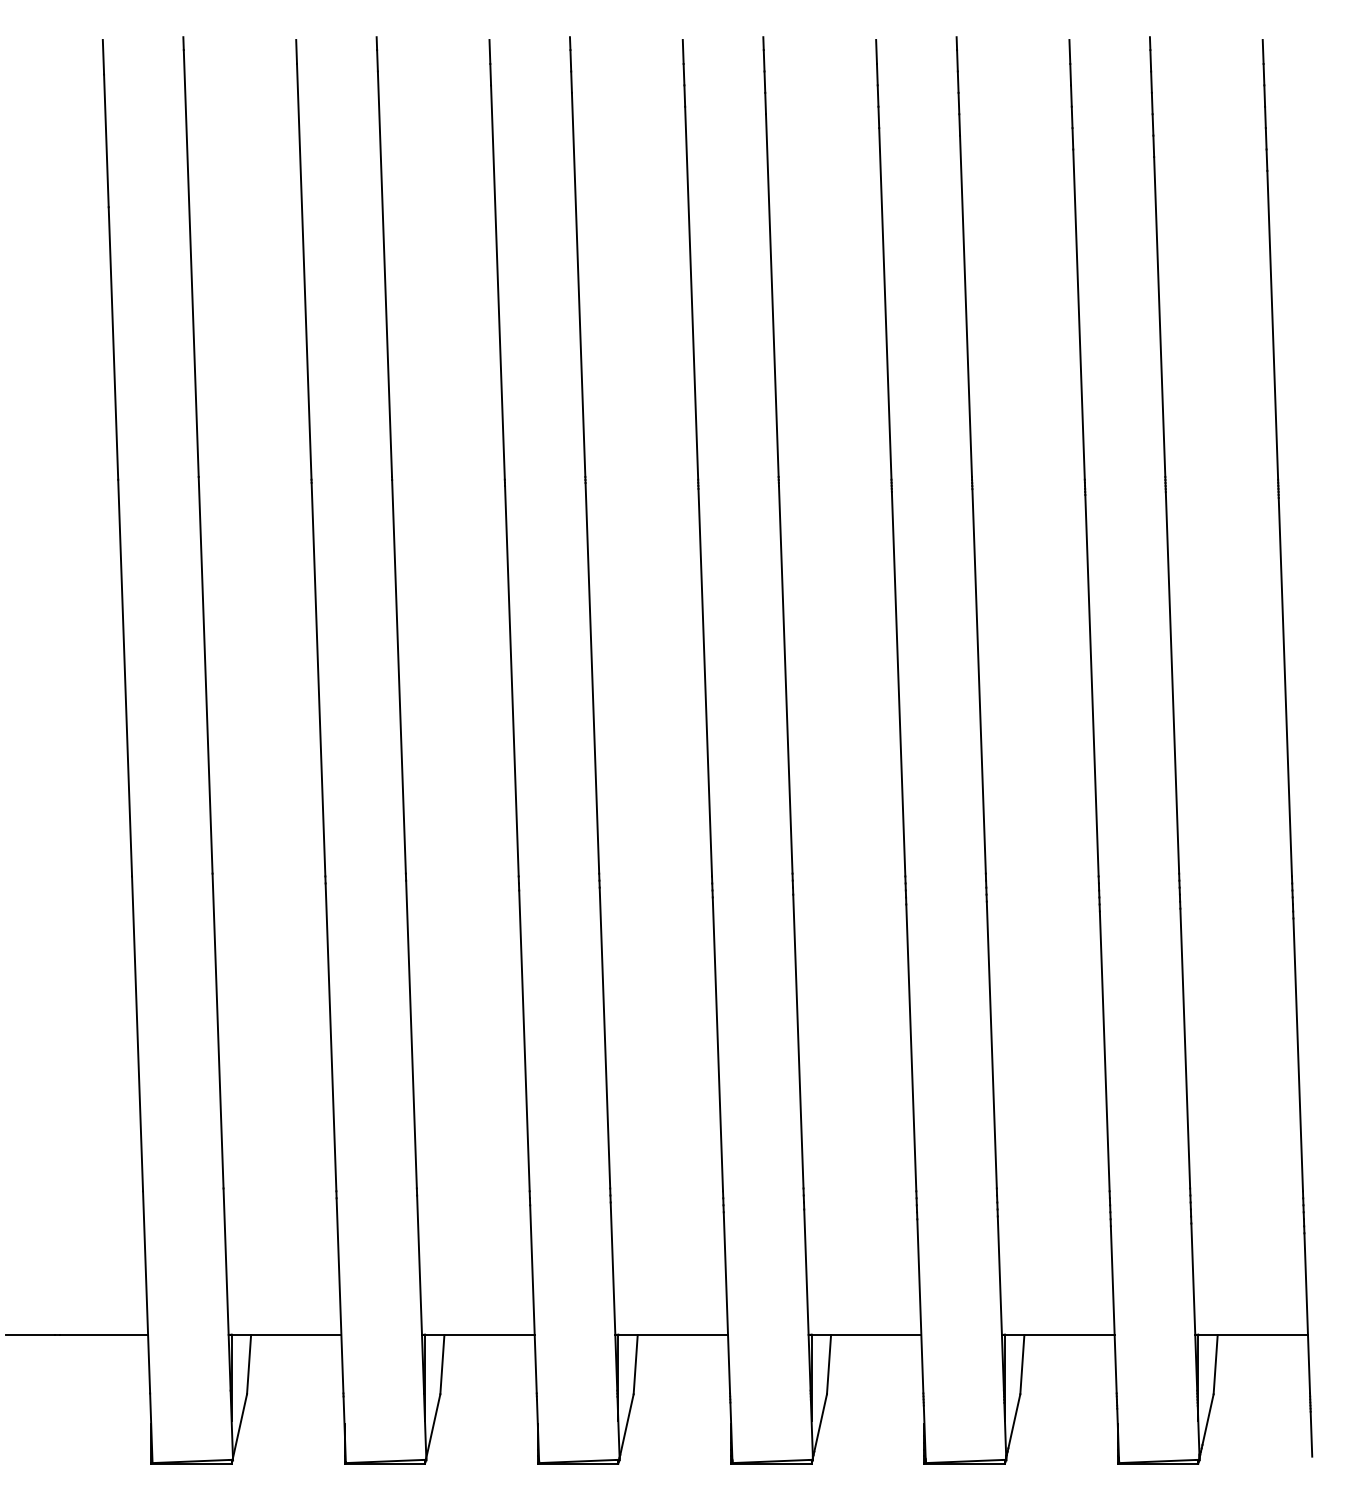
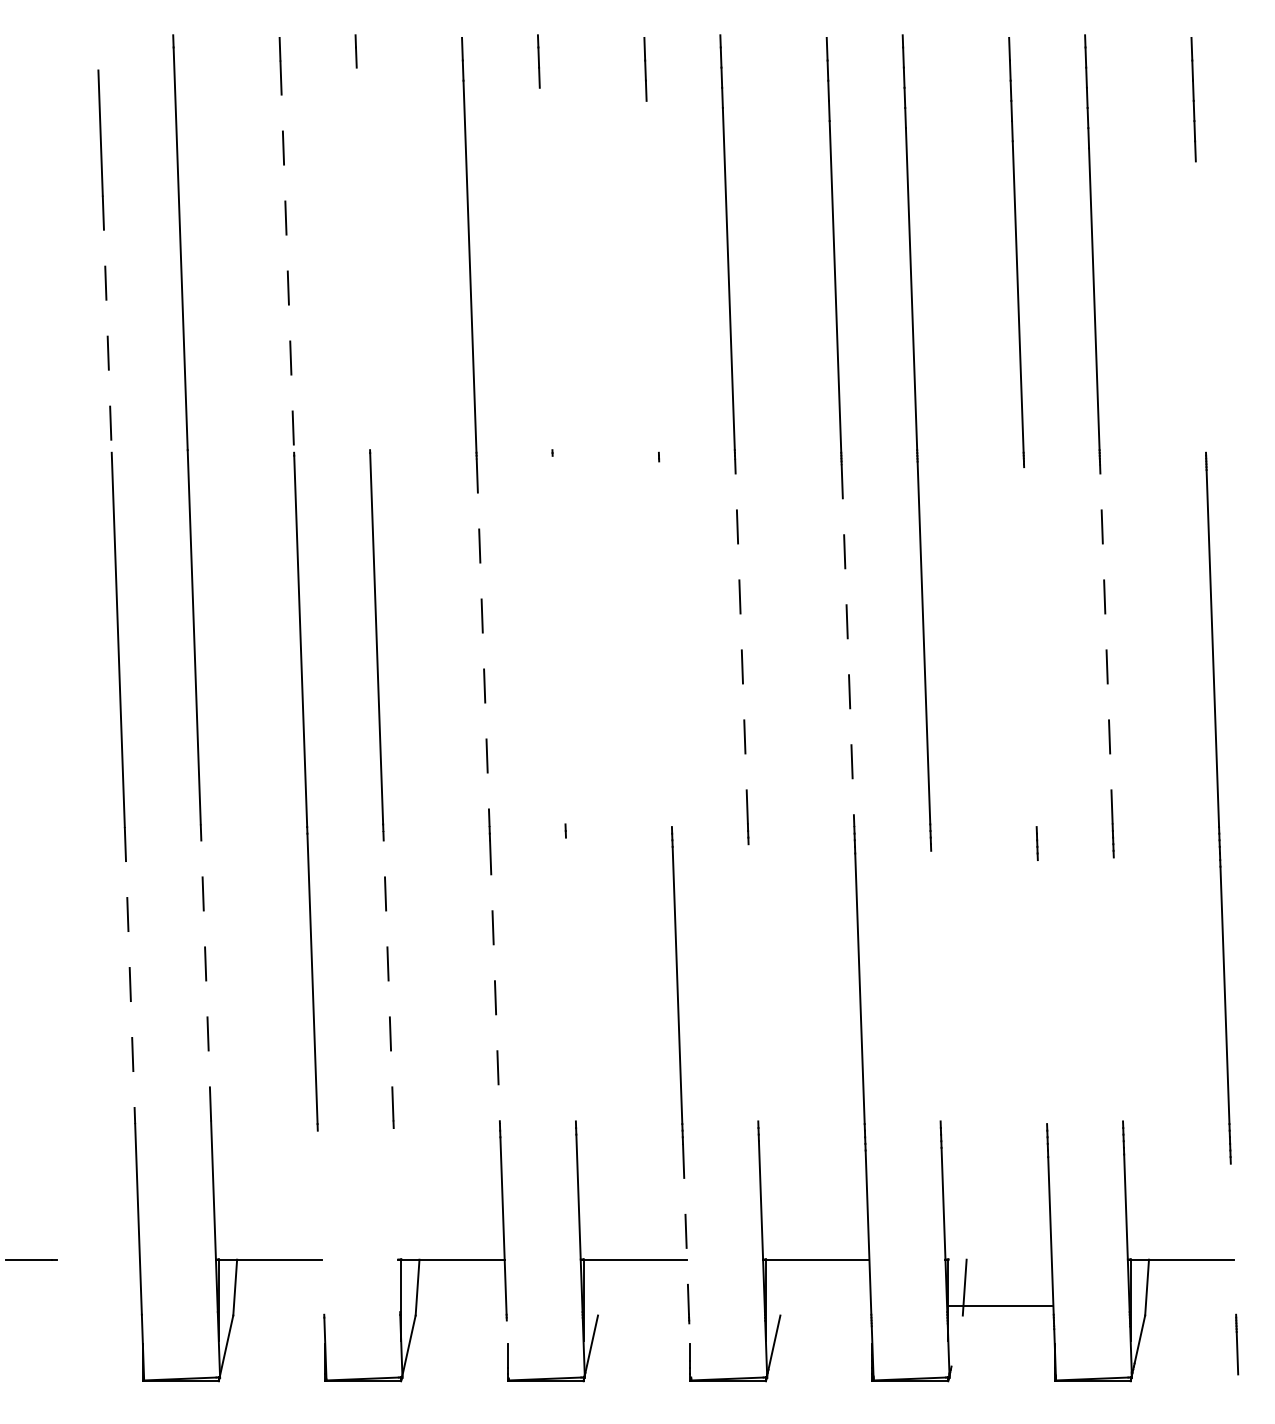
line: (103, 56) -> (97, 53), removed
line: (304, 272) -> (287, 257), solid -> dashed
line: (385, 273) -> (363, 258), removed
line: (577, 284) -> (545, 268), removed
line: (691, 292) -> (652, 276), removed
line: (1272, 324) -> (1200, 306), removed
line: (113, 343) -> (107, 324), solid -> dashed
line: (591, 677) -> (558, 639), removed
line: (785, 679) -> (741, 641), solid -> dashed
line: (512, 681) -> (483, 643), solid -> dashed
line: (1172, 681) -> (1106, 643), solid -> dashed
line: (705, 682) -> (665, 644), removed
line: (899, 685) -> (848, 646), solid -> dashed
line: (1092, 686) -> (1030, 647), removed
line: (217, 1030) -> (205, 972), solid -> dashed
line: (138, 1033) -> (130, 975), solid -> dashed
line: (411, 1033) -> (388, 975), solid -> dashed
line: (604, 1038) -> (570, 979), removed
line: (524, 1041) -> (495, 982), solid -> dashed
line: (798, 1041) -> (753, 982), removed
line: (991, 1044) -> (935, 985), removed
line: (1185, 1048) -> (1118, 989), removed
line: (1104, 1051) -> (1042, 992), removed
line: (420, 1293) -> (396, 1220), removed
line: (339, 1295) -> (320, 1222), removed
line: (727, 1303) -> (686, 1229), solid -> dashed
line: (1307, 1312) -> (1233, 1238), removed
line: (103, 1334) -> (97, 1259), removed
line: (1059, 1334) -> (999, 1305), moved
line: (635, 1364) -> (599, 1287), removed
line: (829, 1364) -> (782, 1287), removed
line: (1013, 1420) -> (956, 1340), removed
line: (537, 1430) -> (507, 1349), removed
line: (731, 1431) -> (690, 1350), removed

